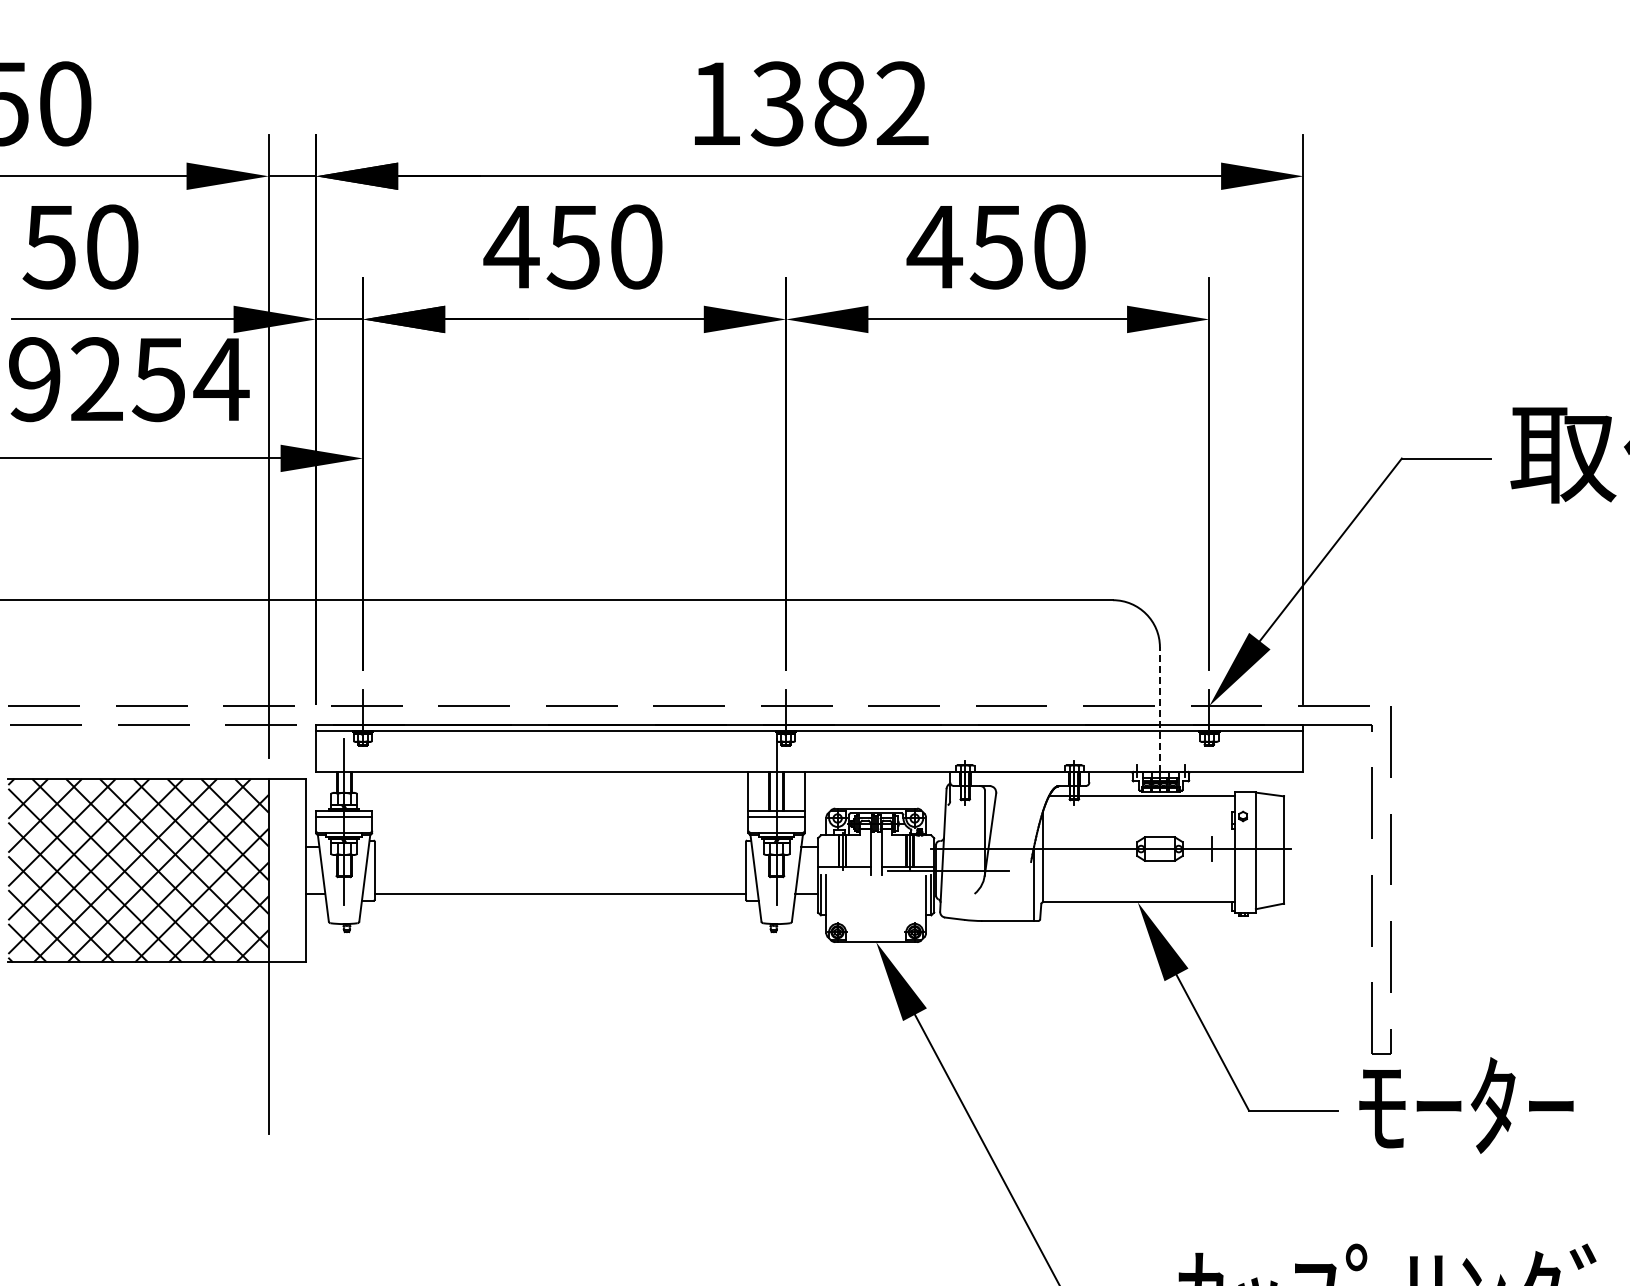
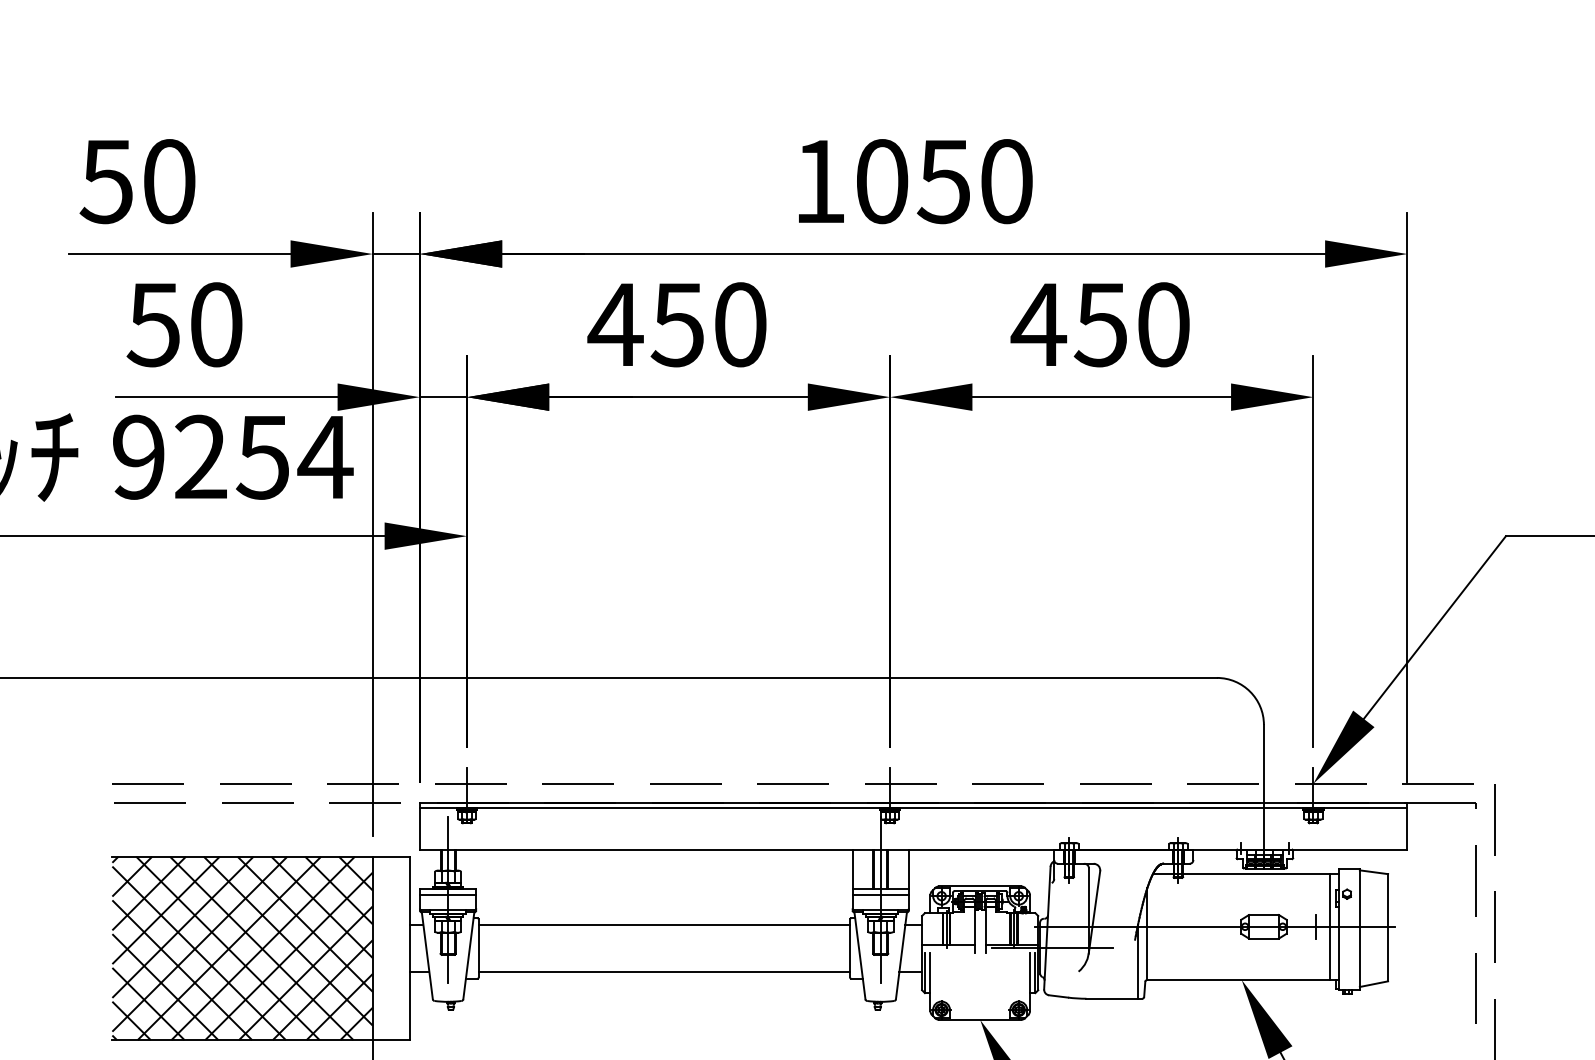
text: (839, 103) -> (943, 181), 1382 -> 1050
line: (1159, 709) -> (1263, 787), dashed -> solid
line: (560, 847) -> (664, 925), added
line: (1225, 848) -> (1329, 926), added

